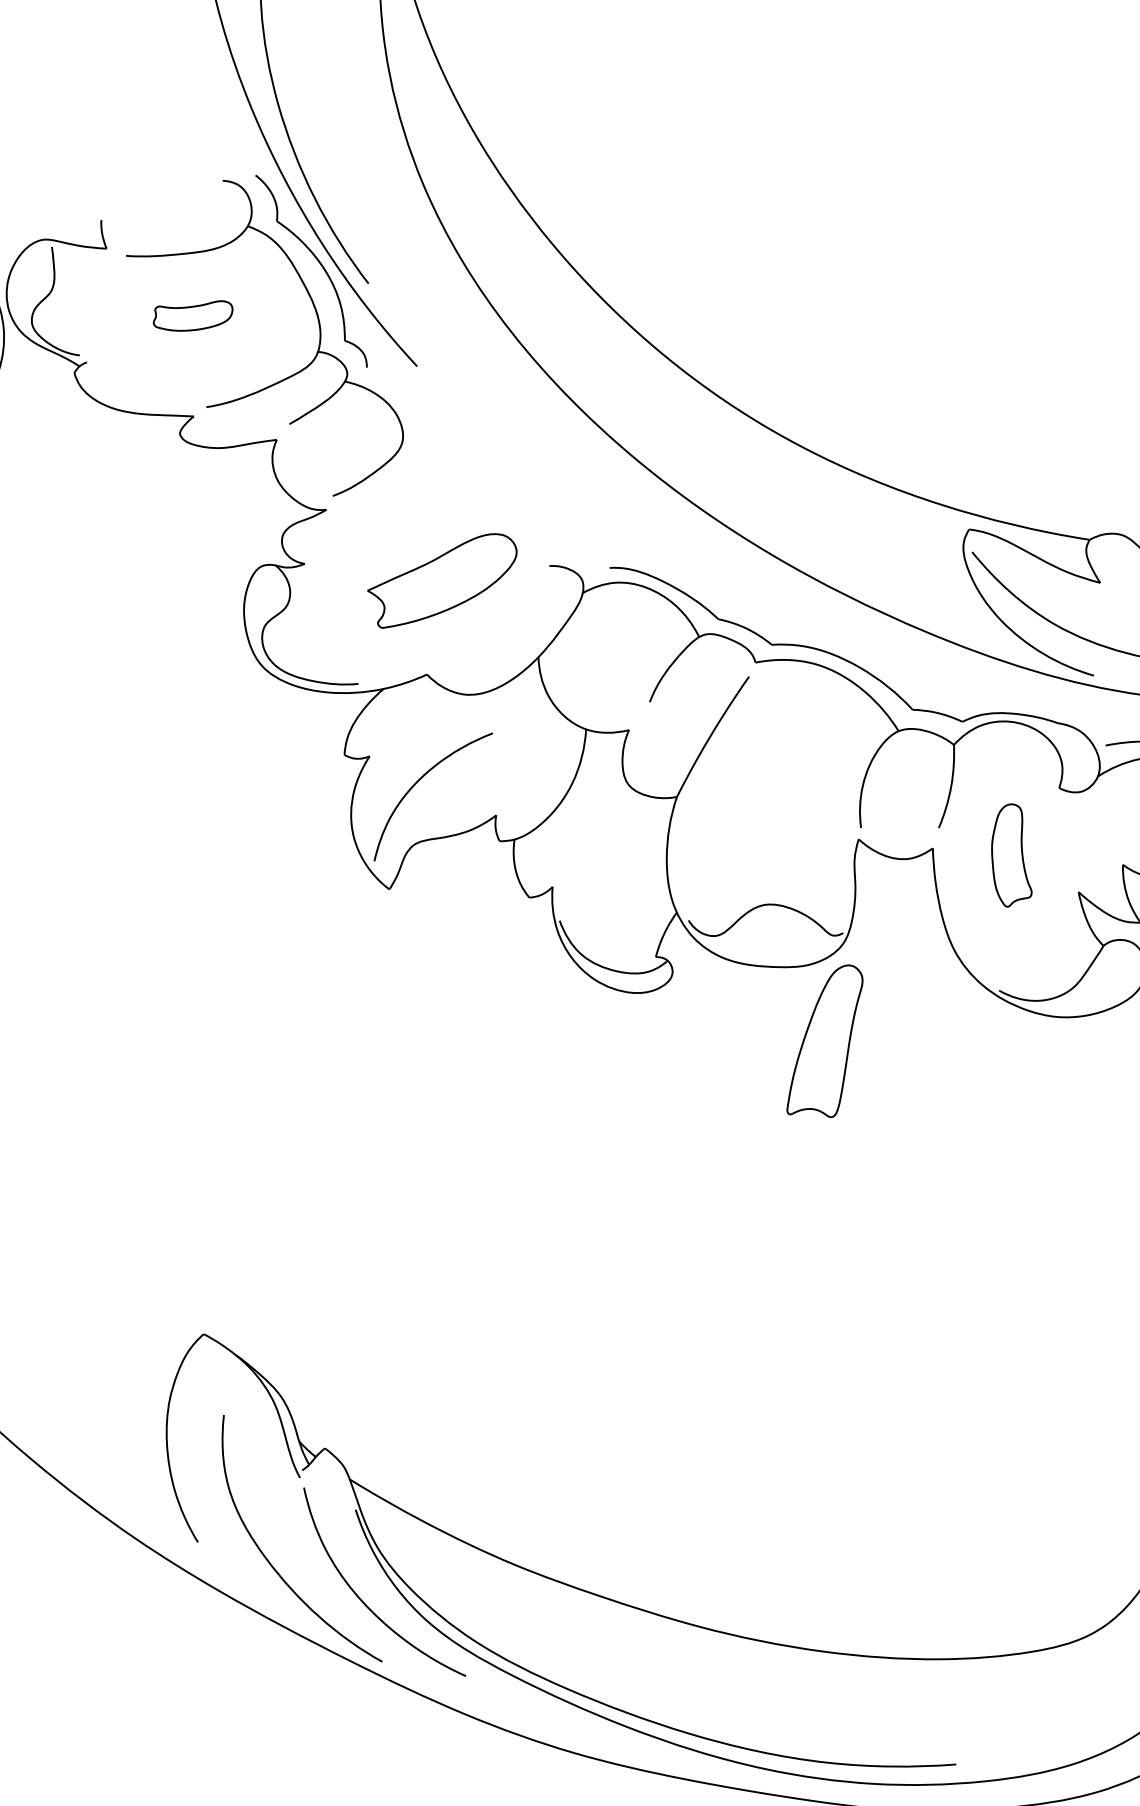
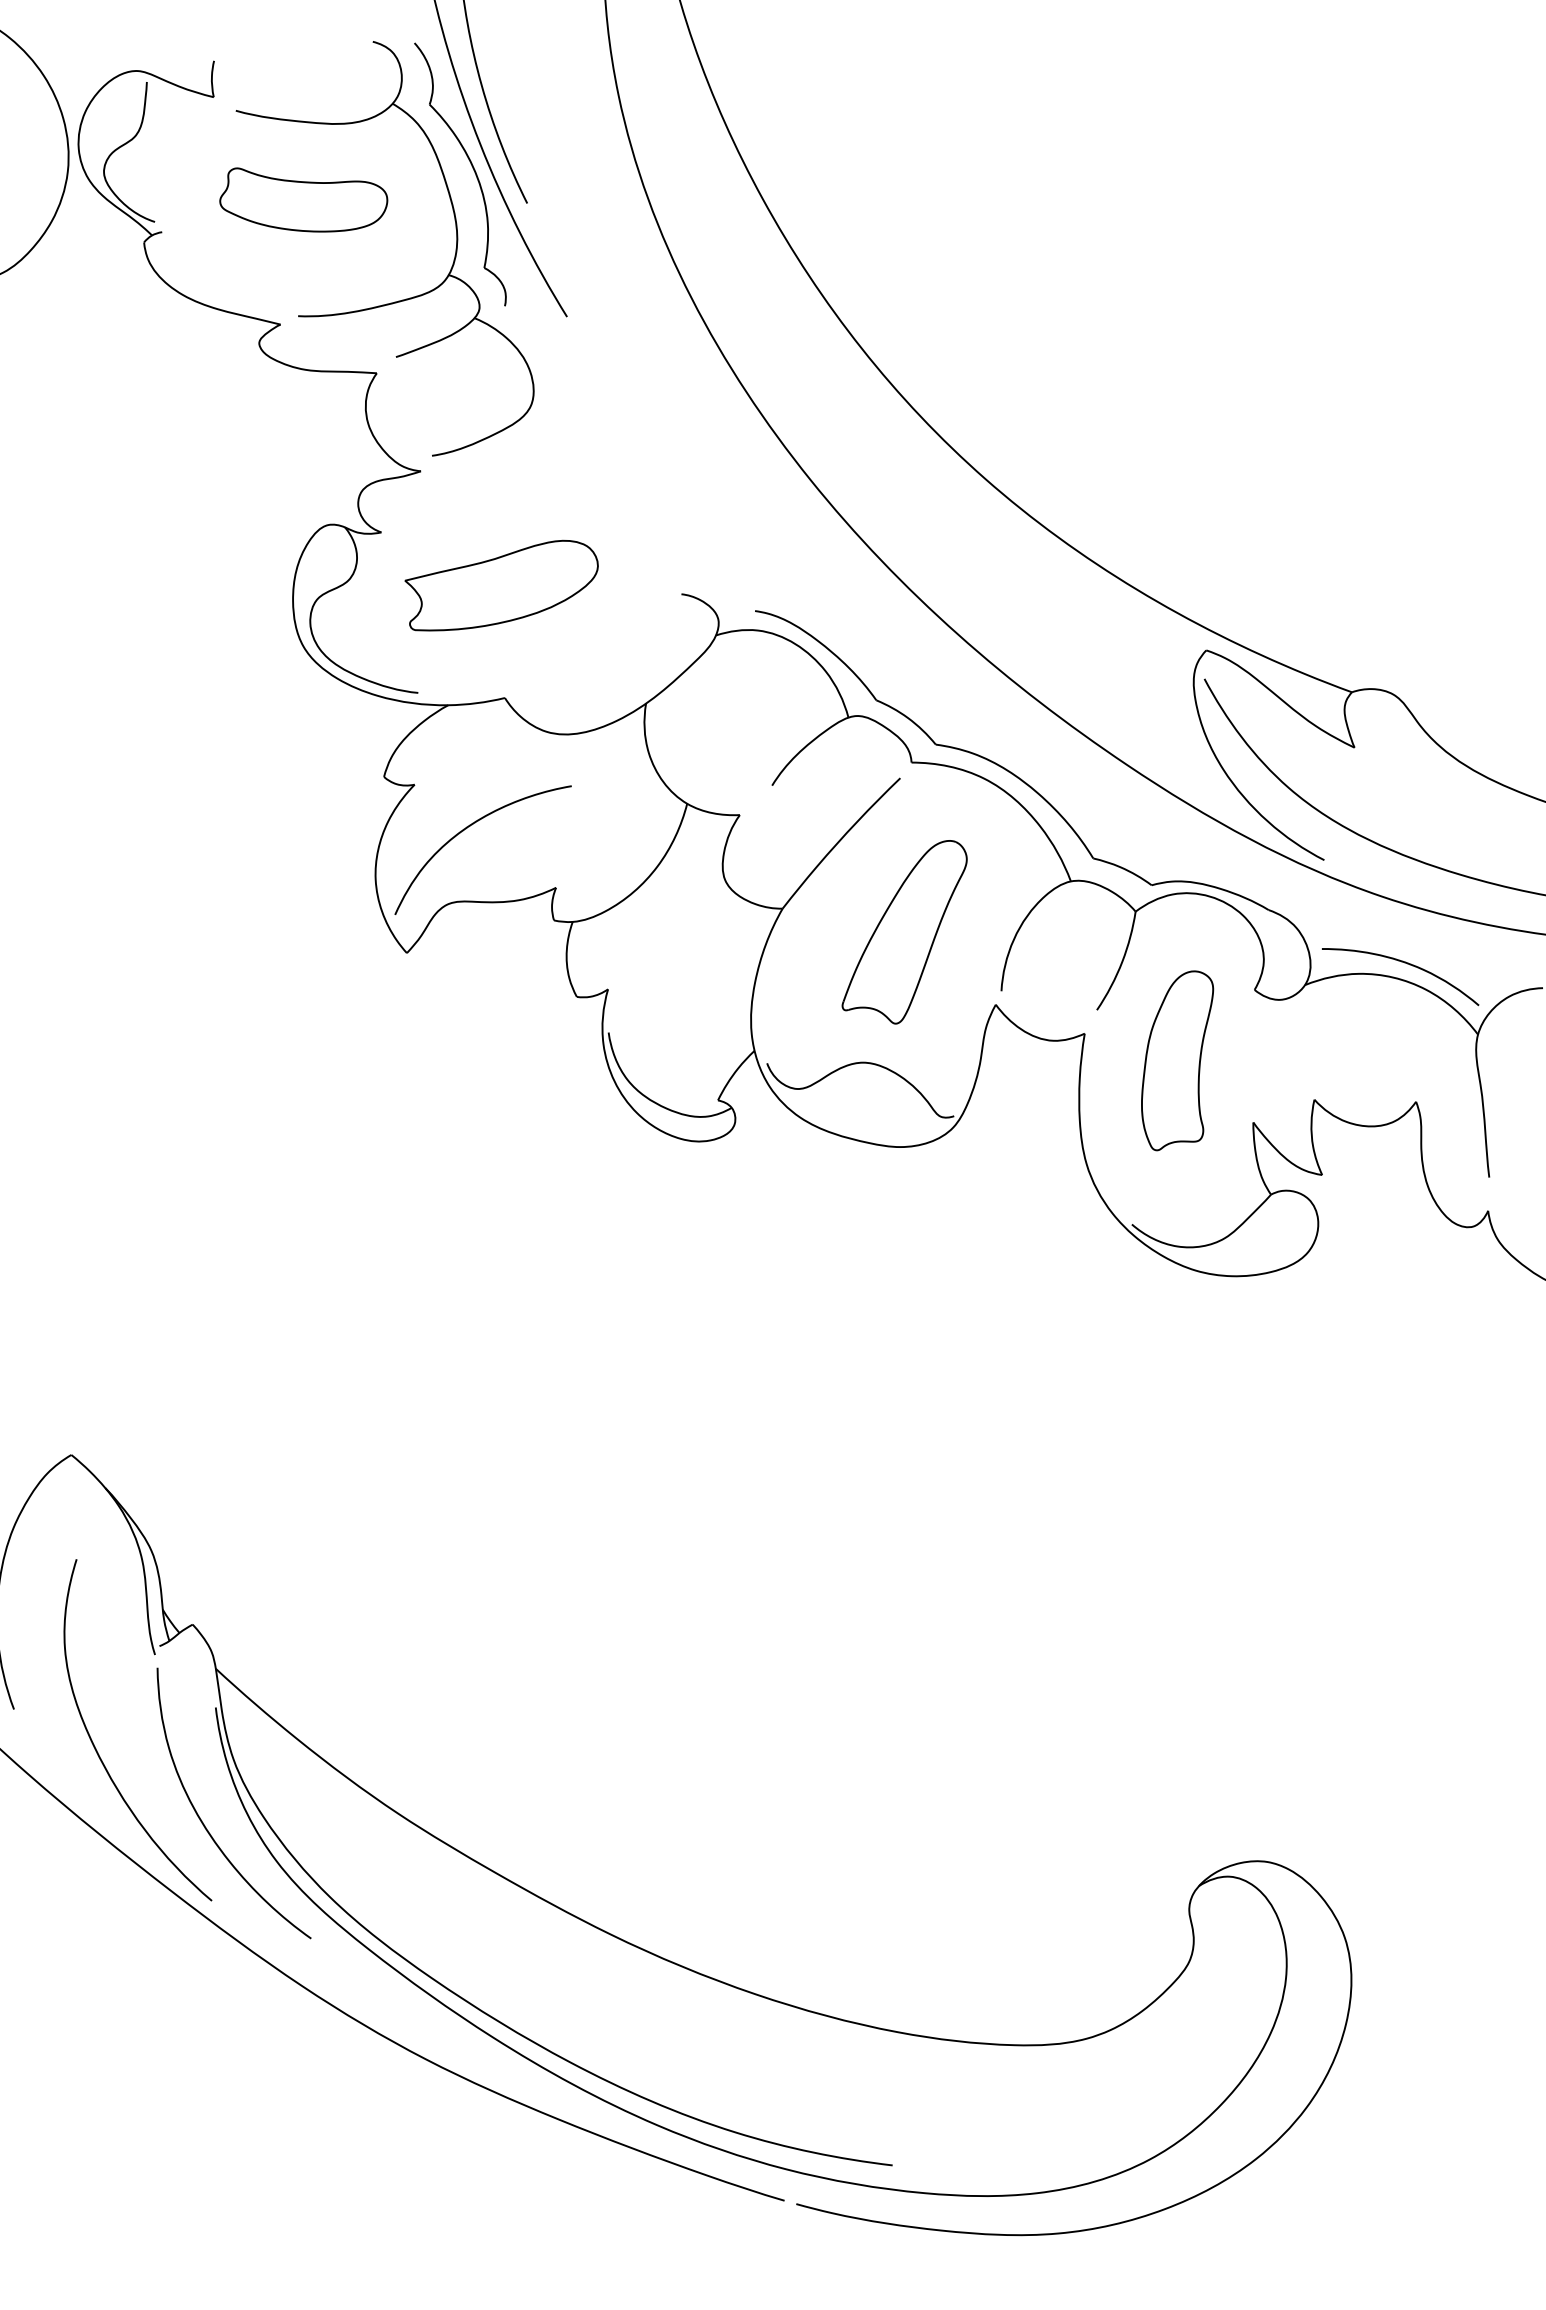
part: (192, 314) -> (303, 199), size x1.67
part: (443, 579) -> (501, 585), moved
part: (1009, 855) -> (1177, 1060), size x1.43
part: (824, 1044) -> (904, 932), moved

